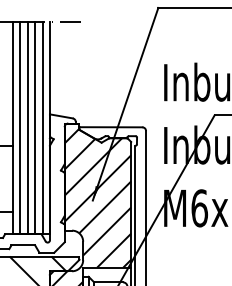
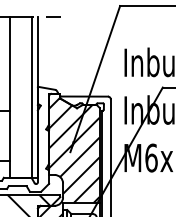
line: (20, 127) -> (15, 96), removed
line: (28, 127) -> (21, 96), removed
line: (34, 127) -> (26, 96), removed

